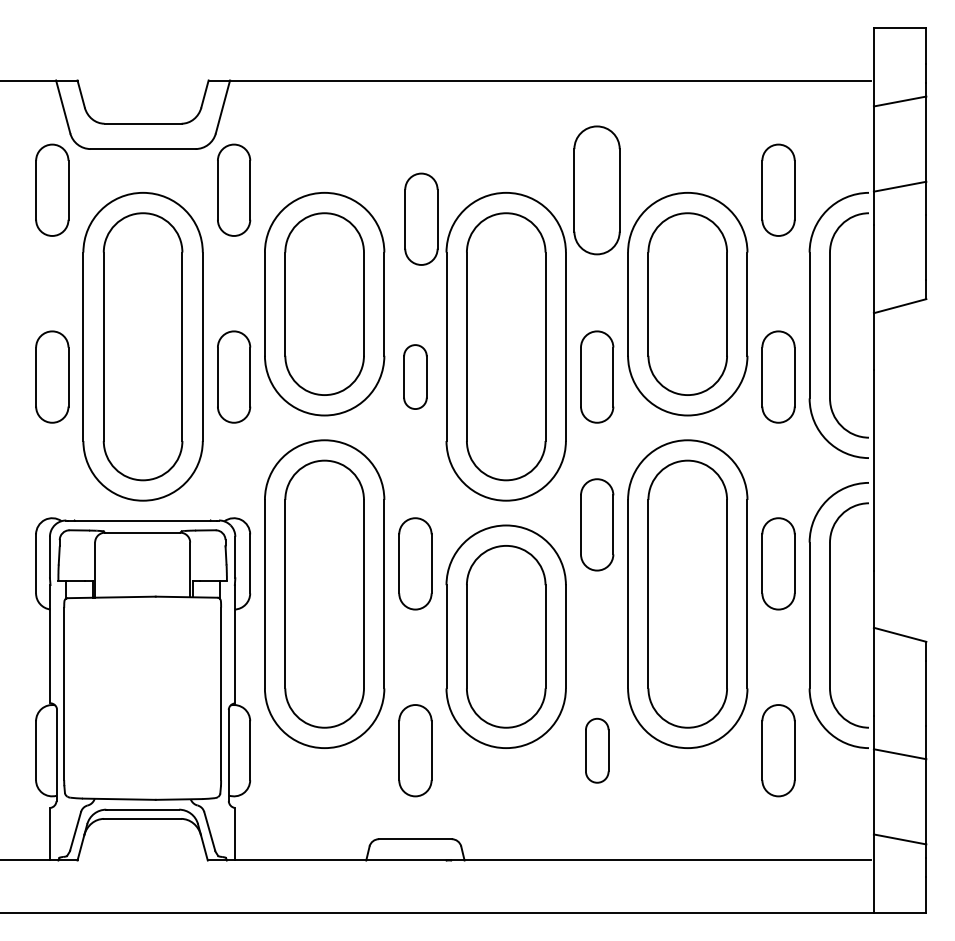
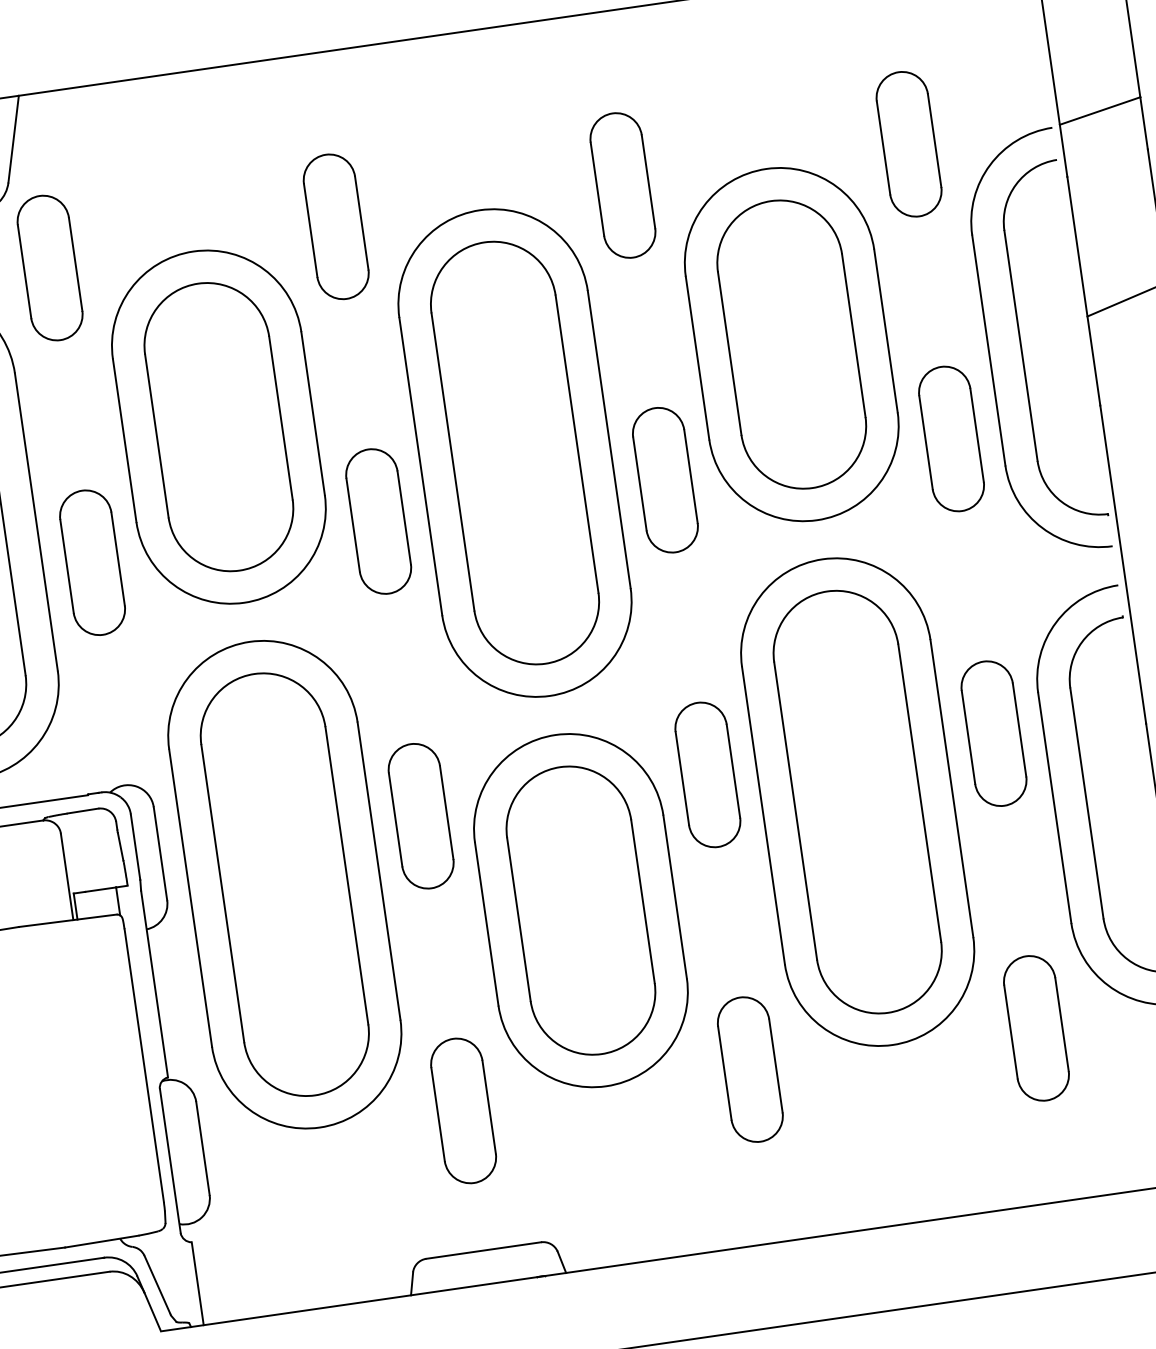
part: (597, 189) -> (623, 184), size x0.71
part: (421, 218) -> (336, 225), moved
part: (415, 376) -> (378, 520), size x1.43
part: (597, 524) -> (708, 774), moved
part: (597, 750) -> (750, 1069), size x1.43

